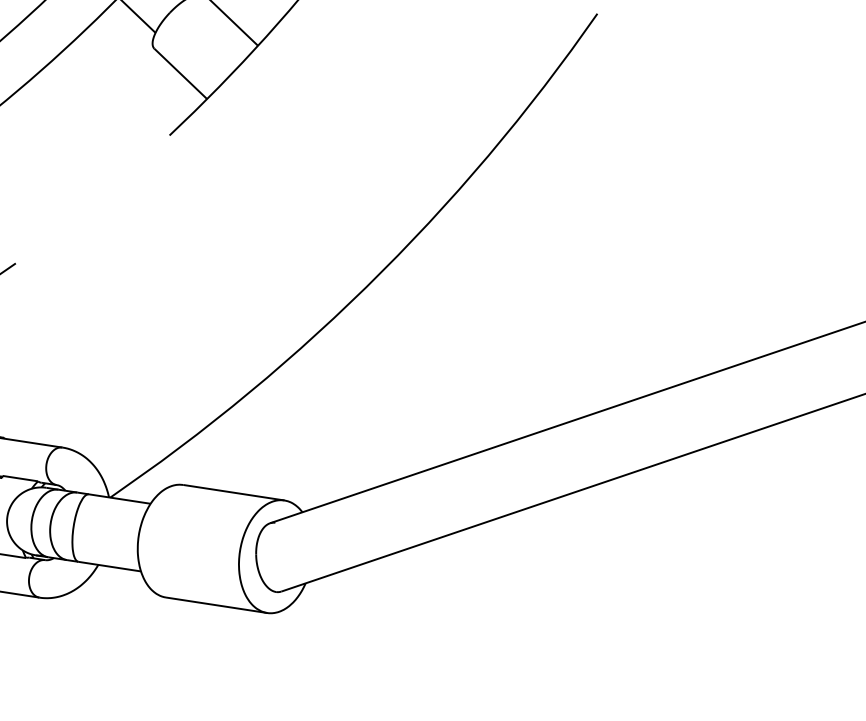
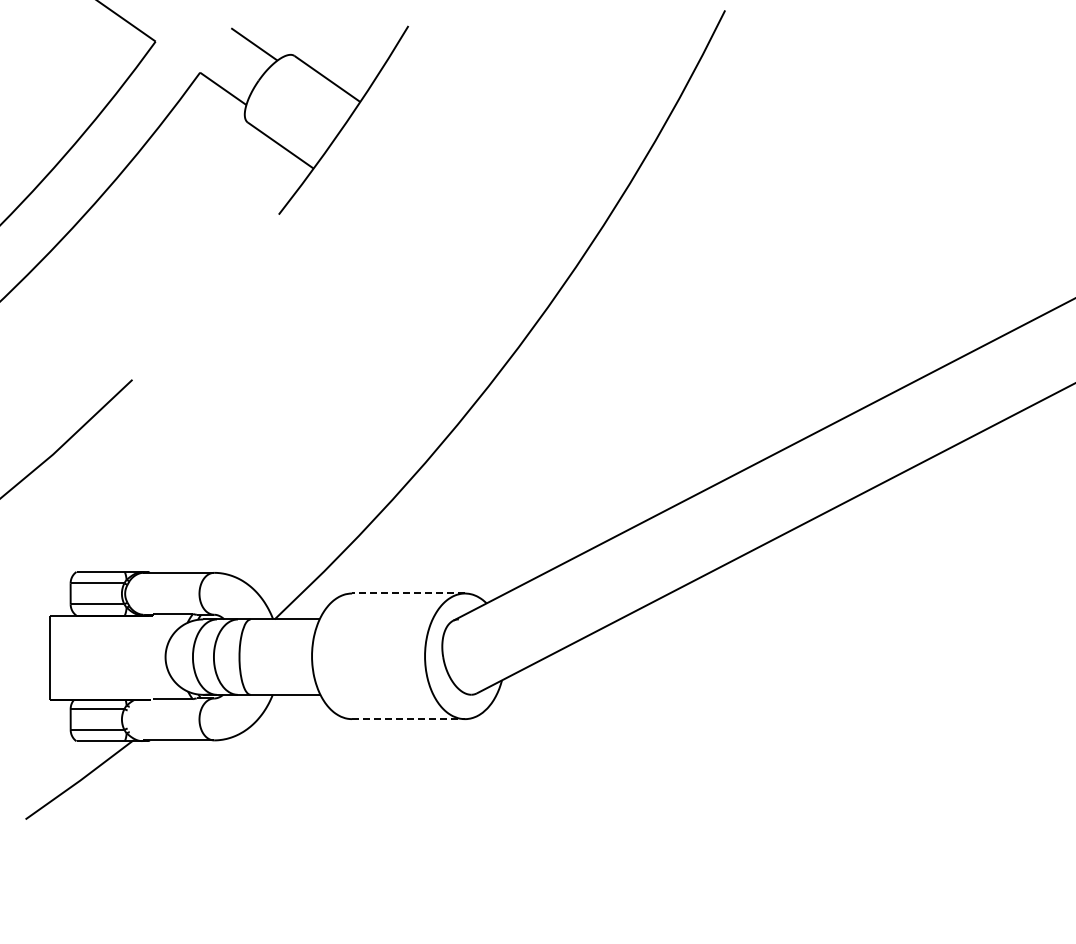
line: (233, 492) -> (408, 593), solid -> dashed
line: (216, 605) -> (408, 719), solid -> dashed

